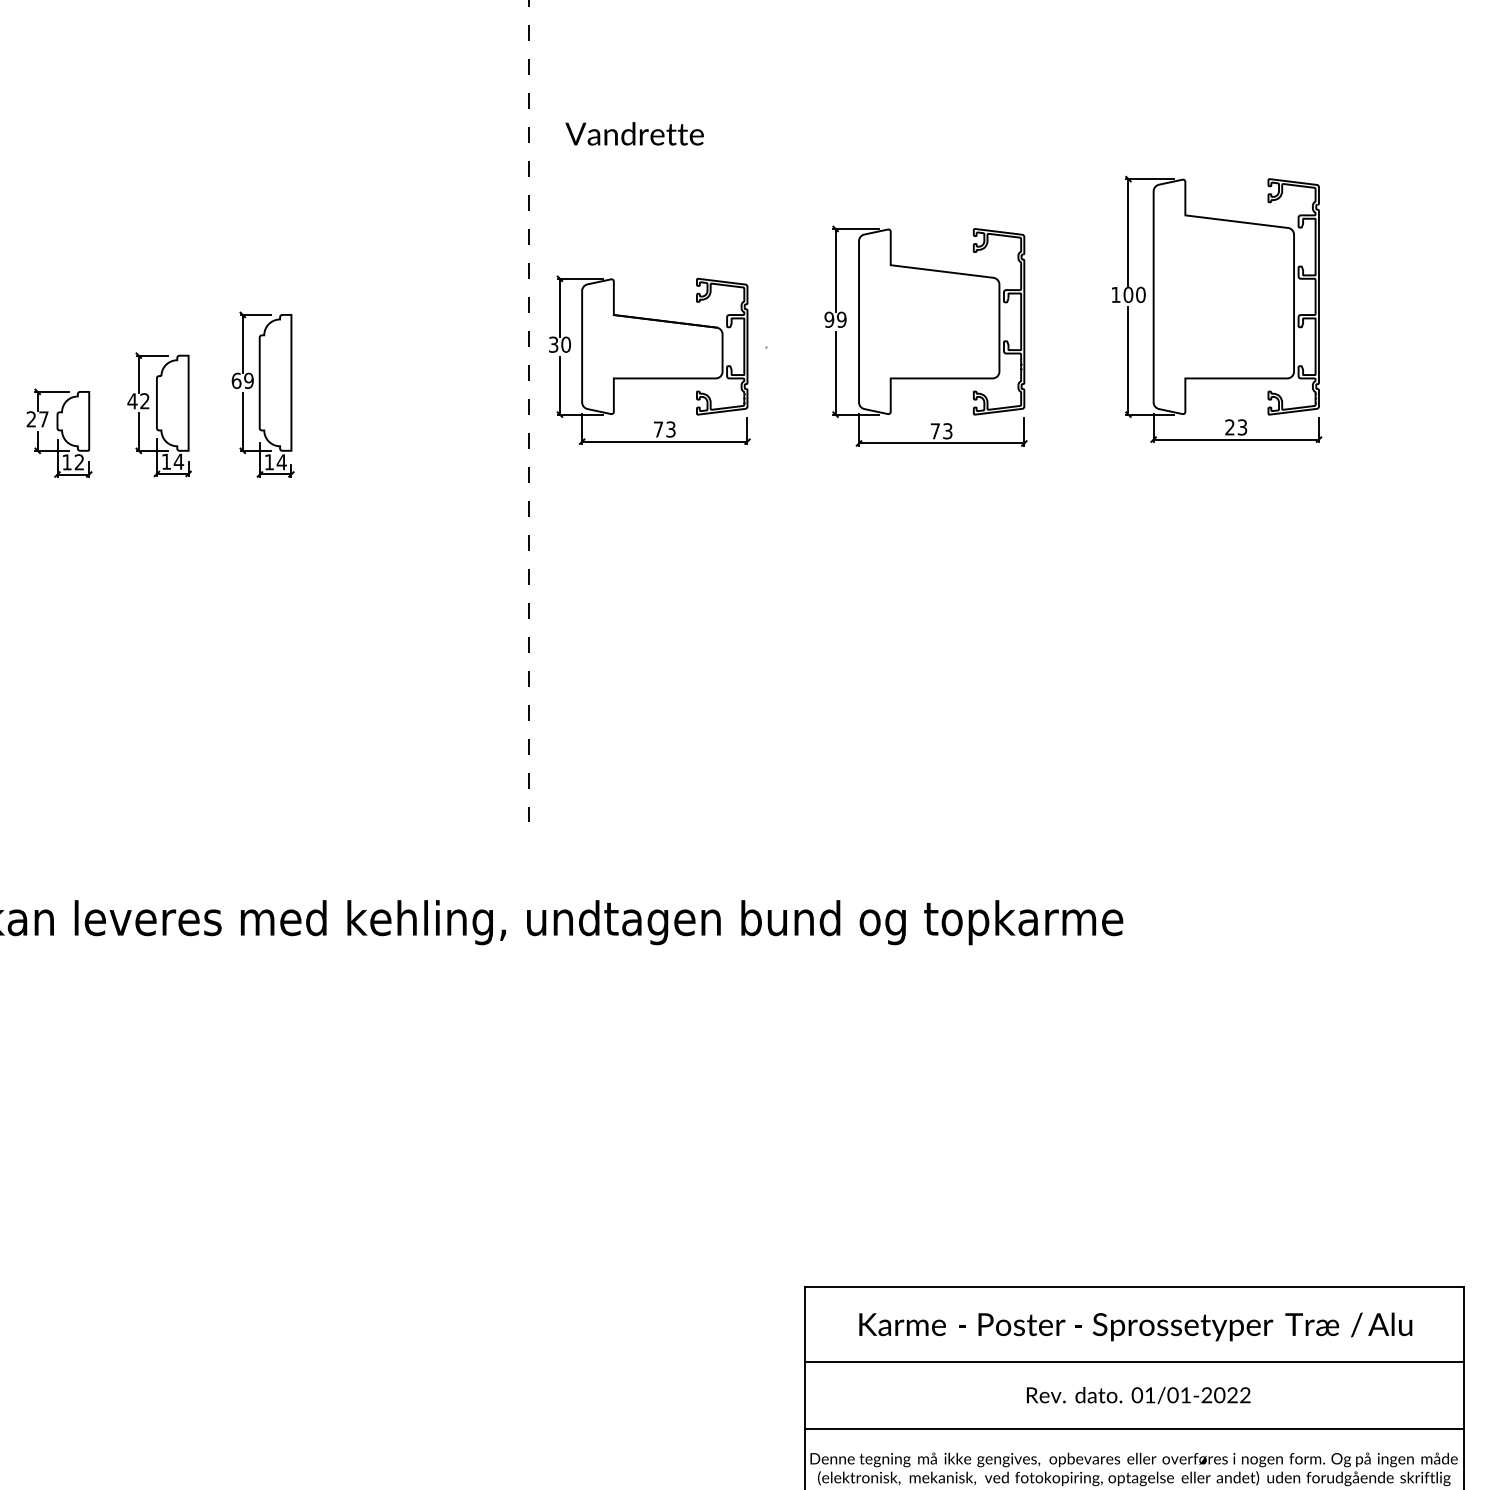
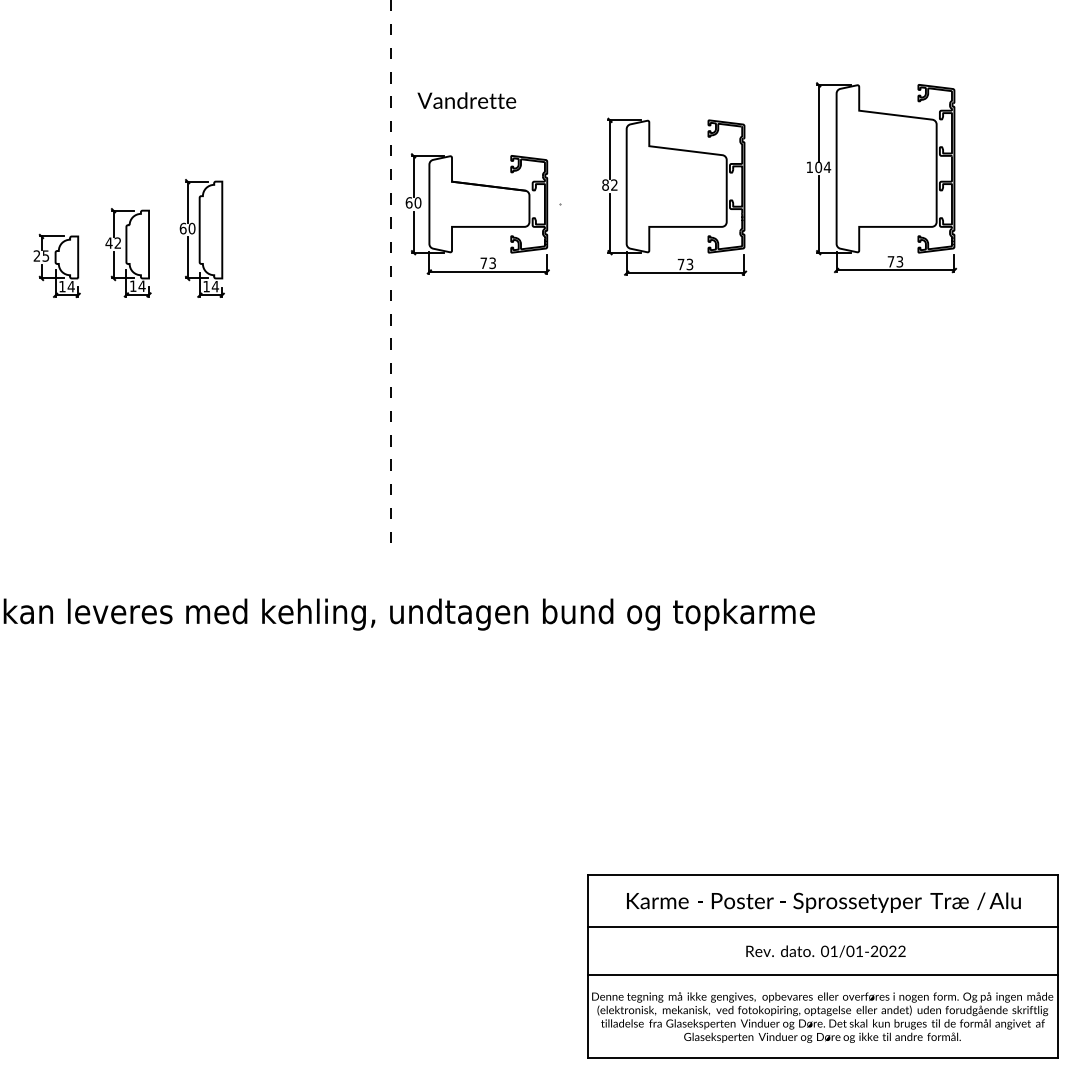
text: (634, 133) -> (466, 100), moved
text: (1140, 295) -> (827, 167), 100 -> 104
text: (834, 318) -> (609, 184), 99 -> 82
text: (552, 344) -> (408, 202), 30 -> 60
text: (248, 380) -> (191, 228), 69 -> 60
text: (43, 418) -> (45, 255), 27 -> 25
text: (1229, 427) -> (890, 261), 23 -> 73
text: (78, 462) -> (70, 286), 12 -> 14

